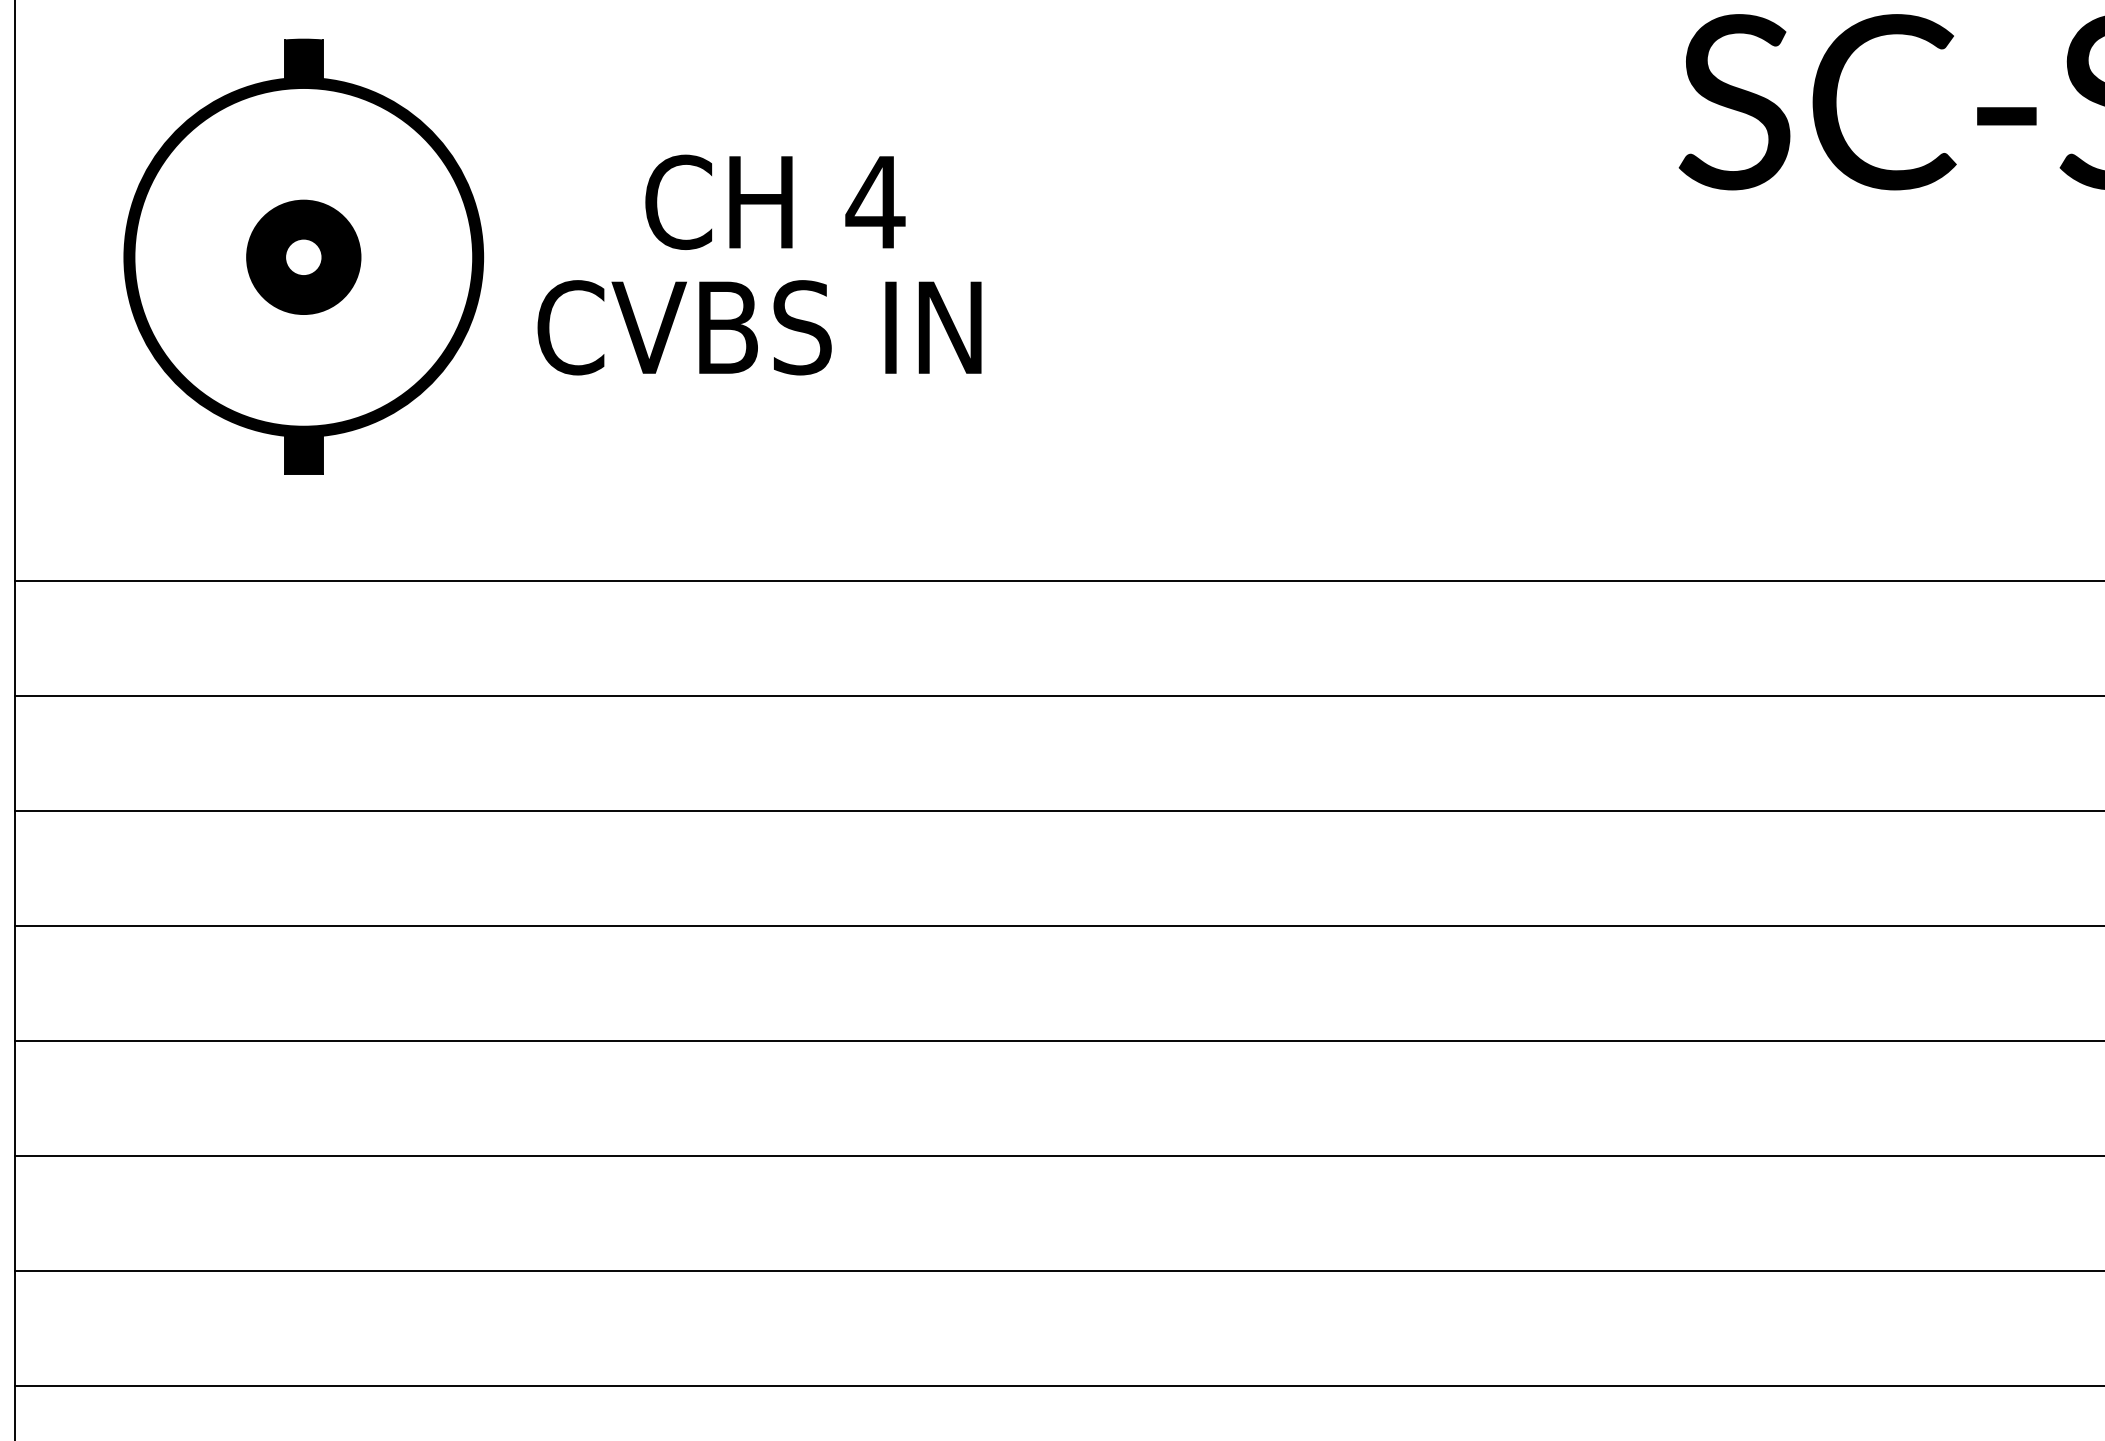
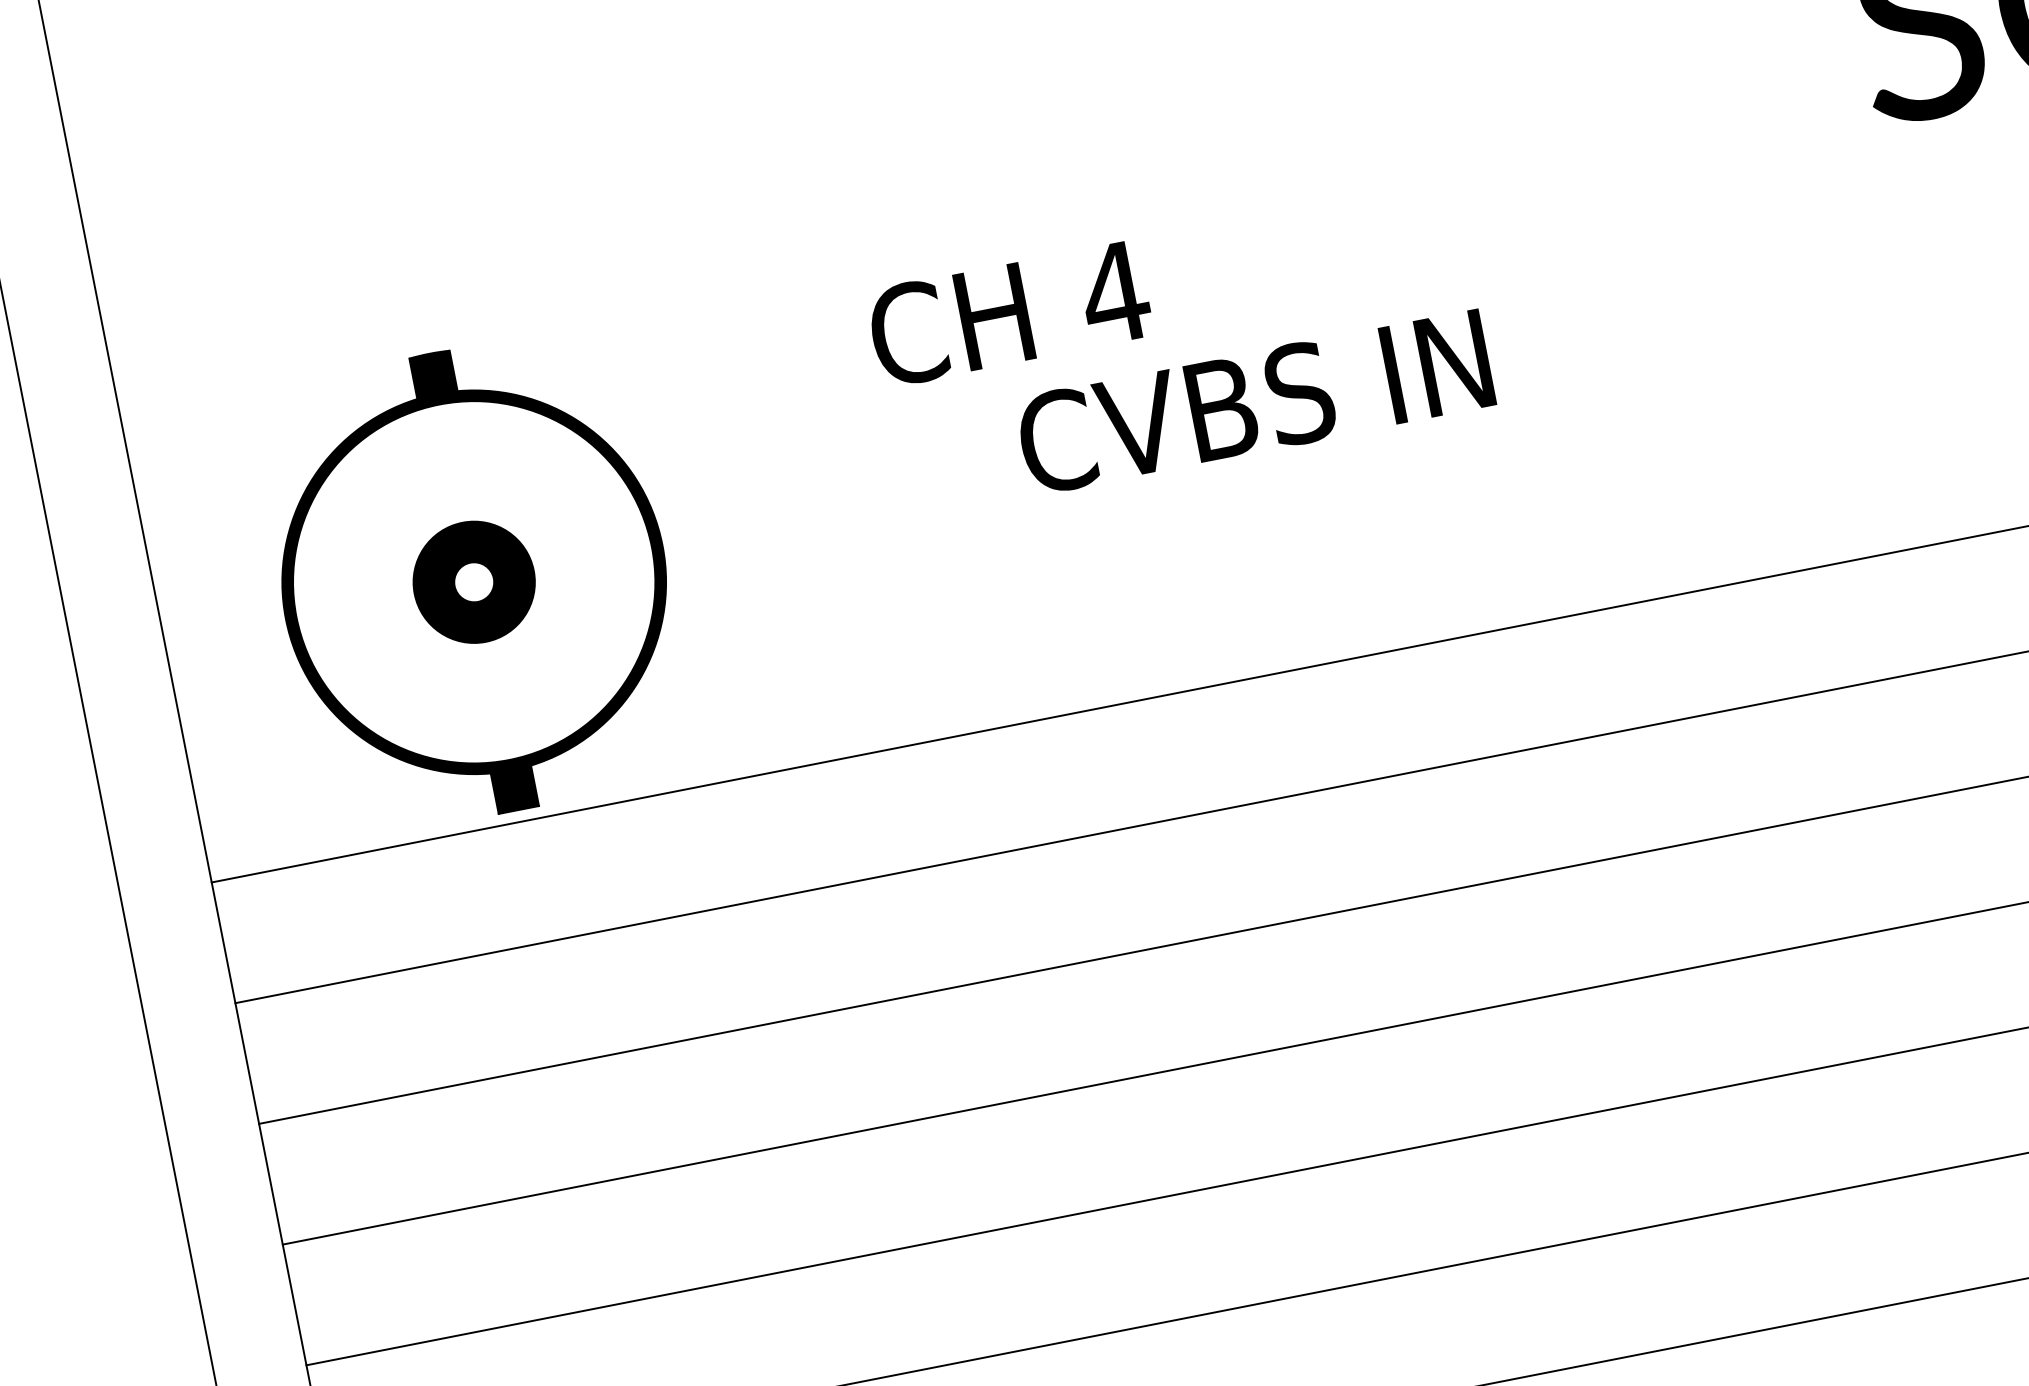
text: (775, 201) -> (1009, 312), moved
part: (303, 256) -> (473, 581), moved
text: (759, 327) -> (1254, 402), moved

